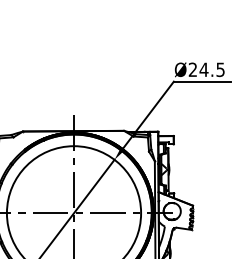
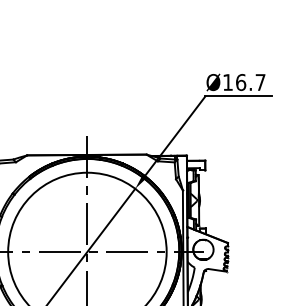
text: (206, 69) -> (243, 82), Ø24.5 -> Ø16.7

